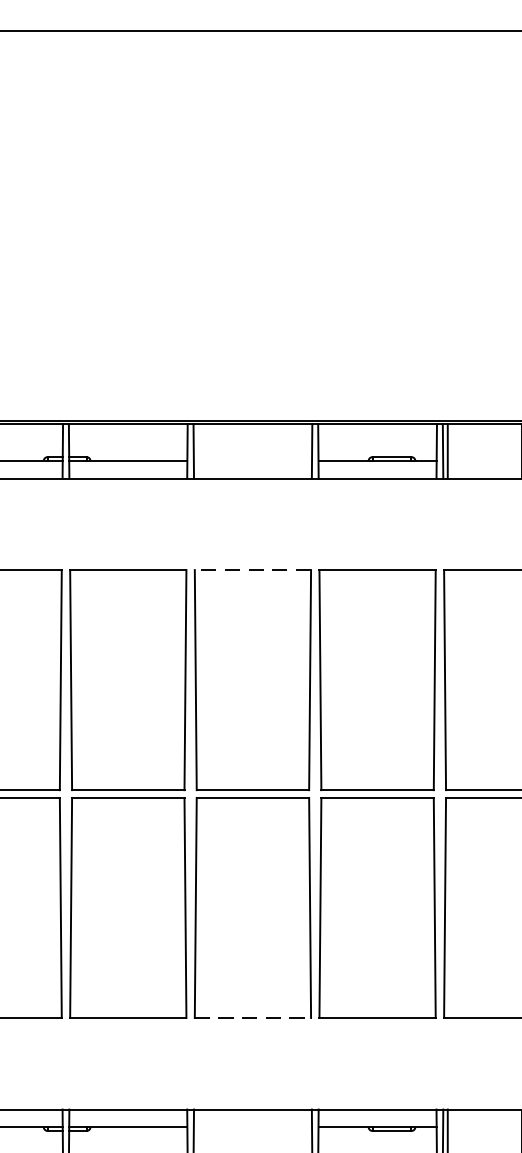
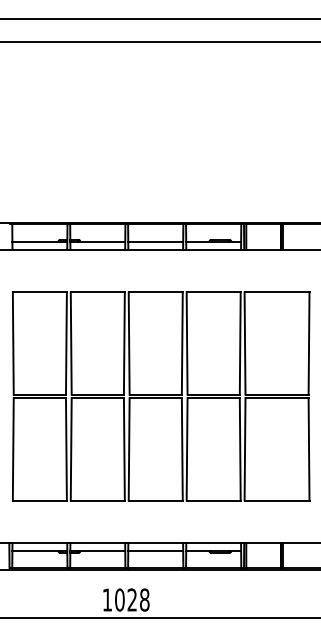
line: (252, 460) -> (155, 241), added
line: (252, 570) -> (155, 292), dashed -> solid
line: (254, 1018) -> (156, 500), dashed -> solid
line: (252, 1127) -> (155, 551), added

